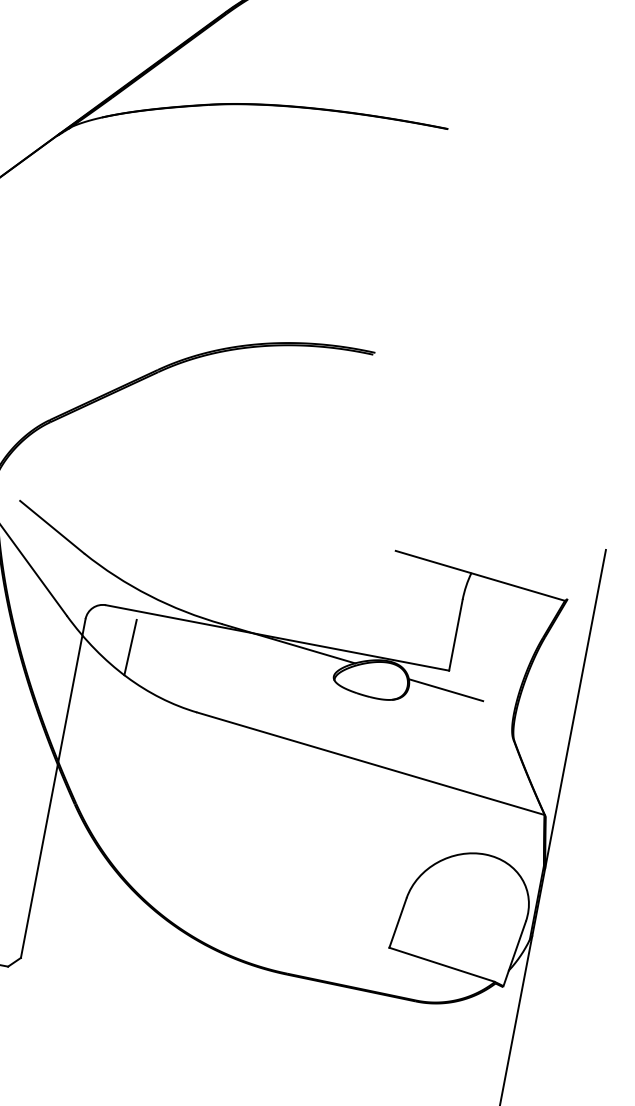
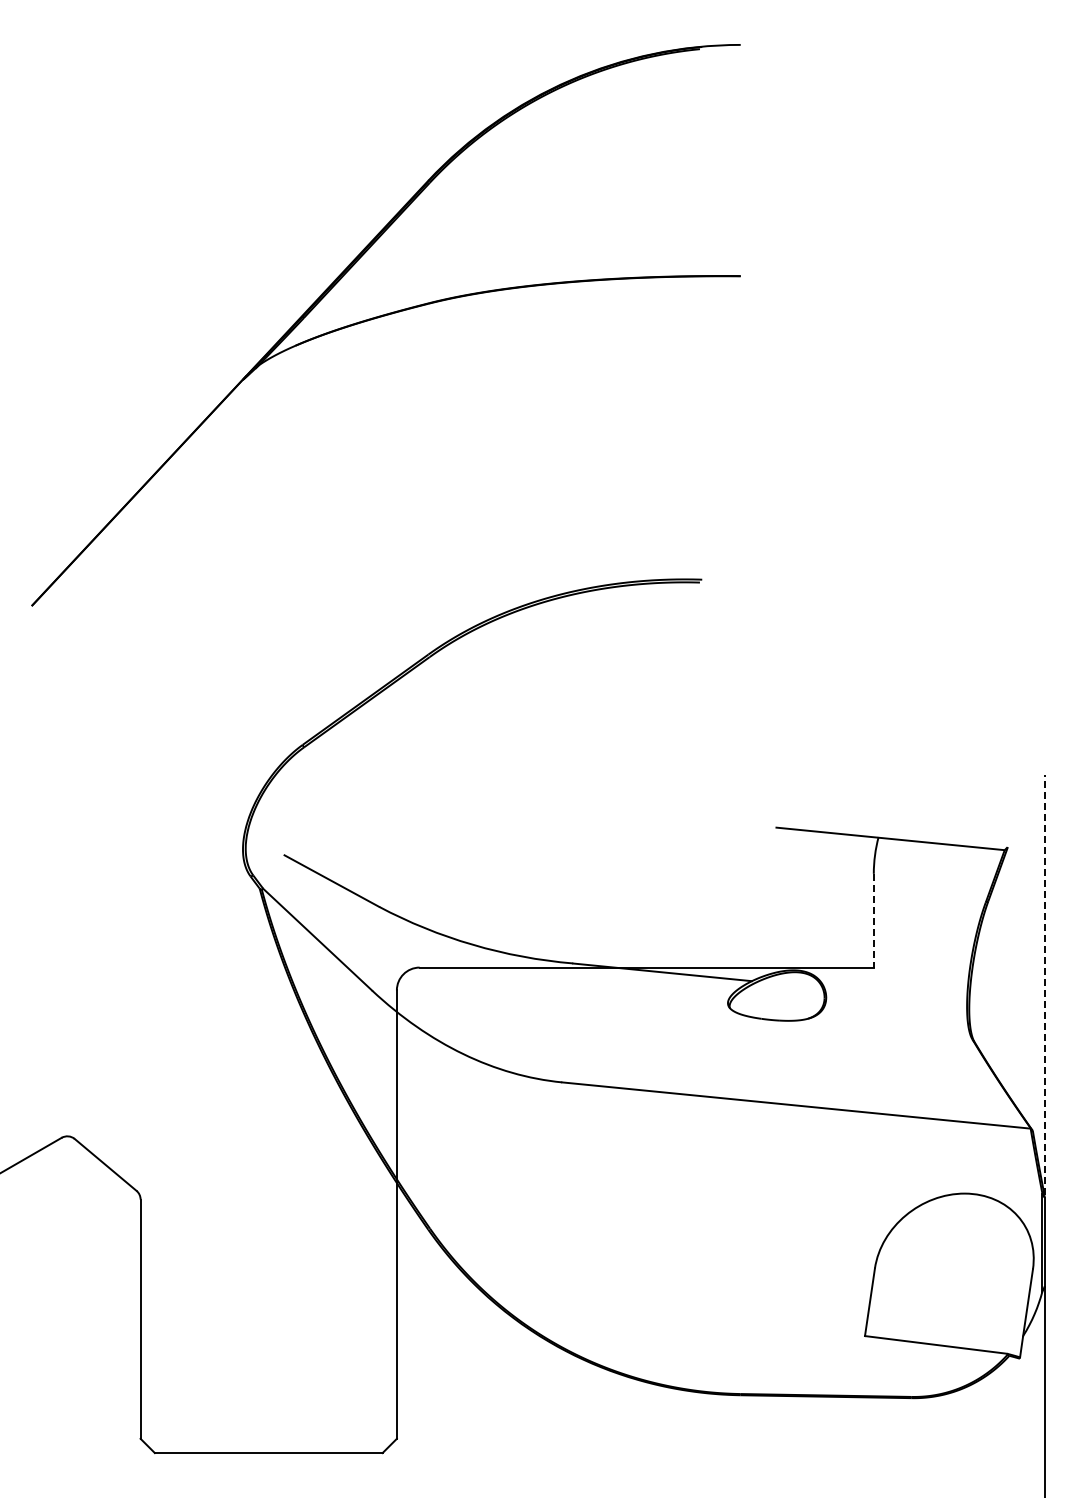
line: (455, 635) -> (873, 920), solid -> dashed
line: (130, 647) -> (461, 1015), removed
line: (445, 690) -> (874, 993), removed
line: (575, 708) -> (1044, 985), solid -> dashed

